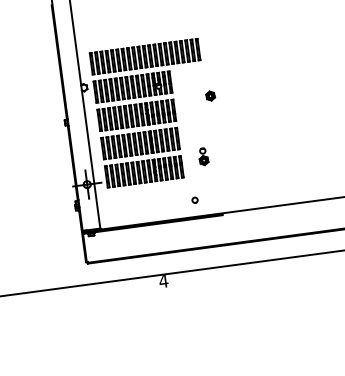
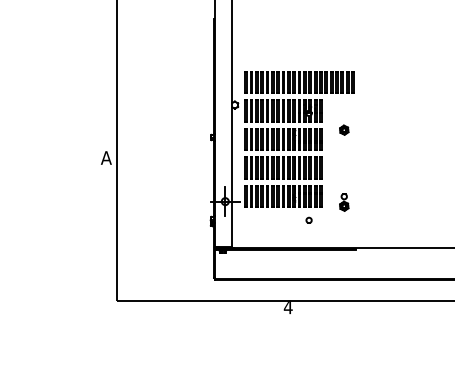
part: (210, 95) -> (344, 129), moved
part: (203, 156) -> (344, 202), moved
part: (194, 199) -> (308, 219), moved

